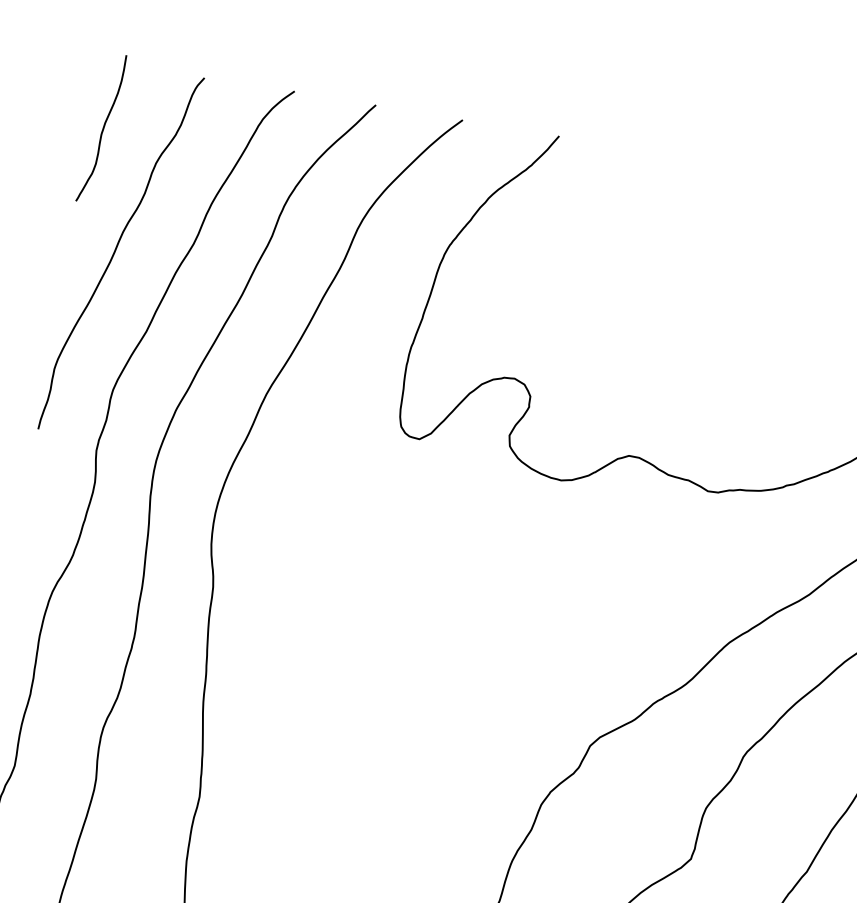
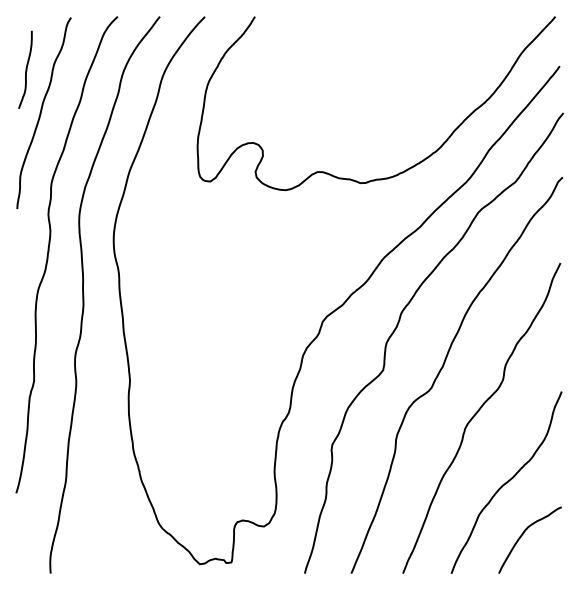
curve: (101, 127) -> (25, 69), moved

